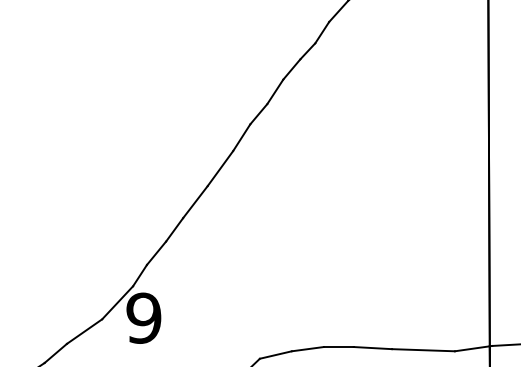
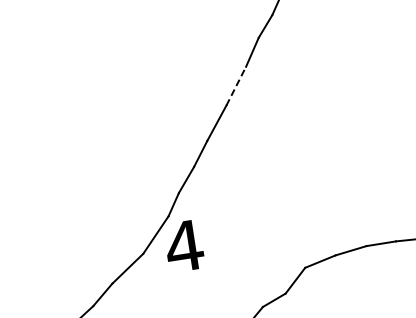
line: (220, 168) -> (236, 86), solid -> dashed
text: (143, 317) -> (183, 245), 9 -> 4

